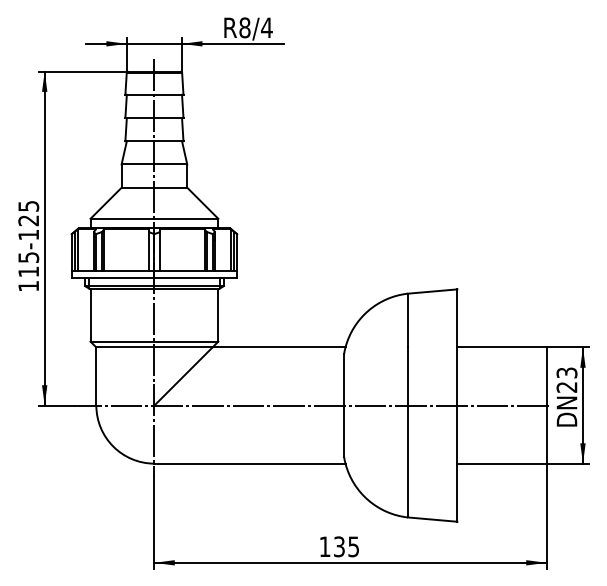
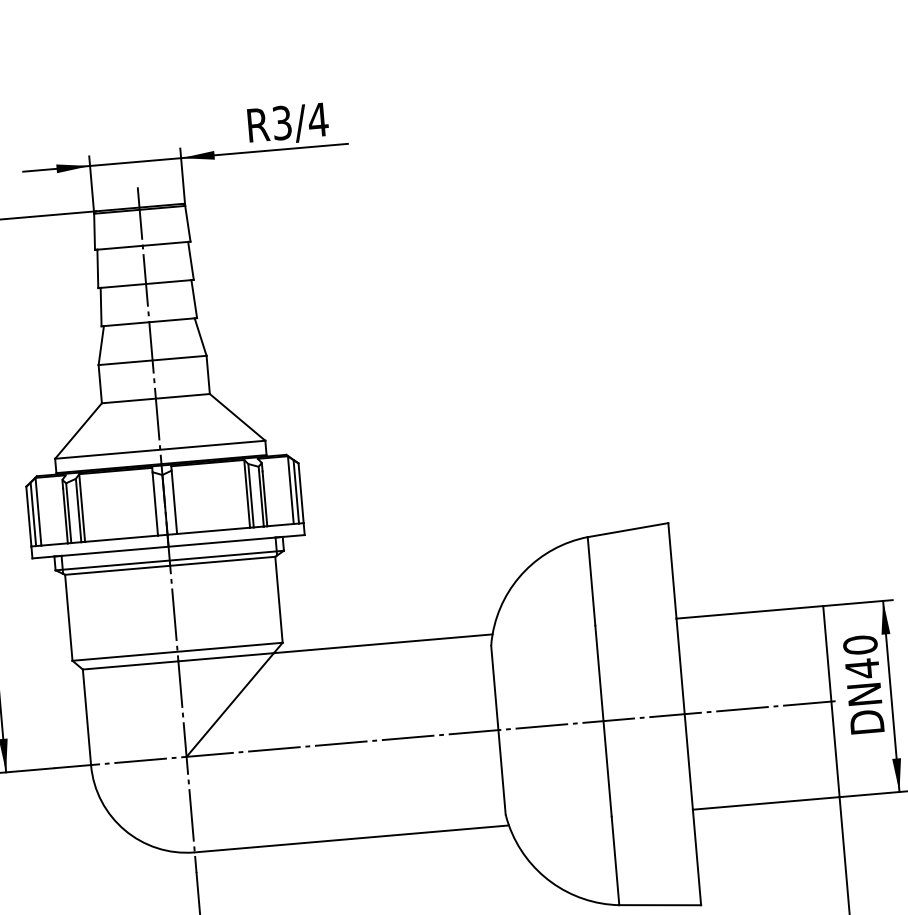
text: (244, 27) -> (281, 122), 8/4 -> 3/4
text: (566, 380) -> (860, 657), 23 -> 40

